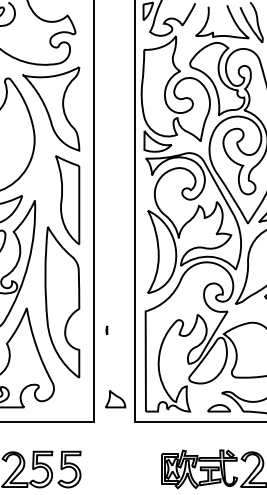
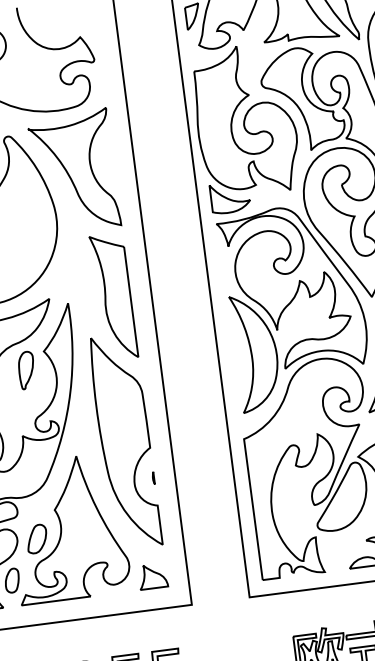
part: (106, 330) -> (153, 478), moved
part: (115, 399) -> (152, 577), moved

